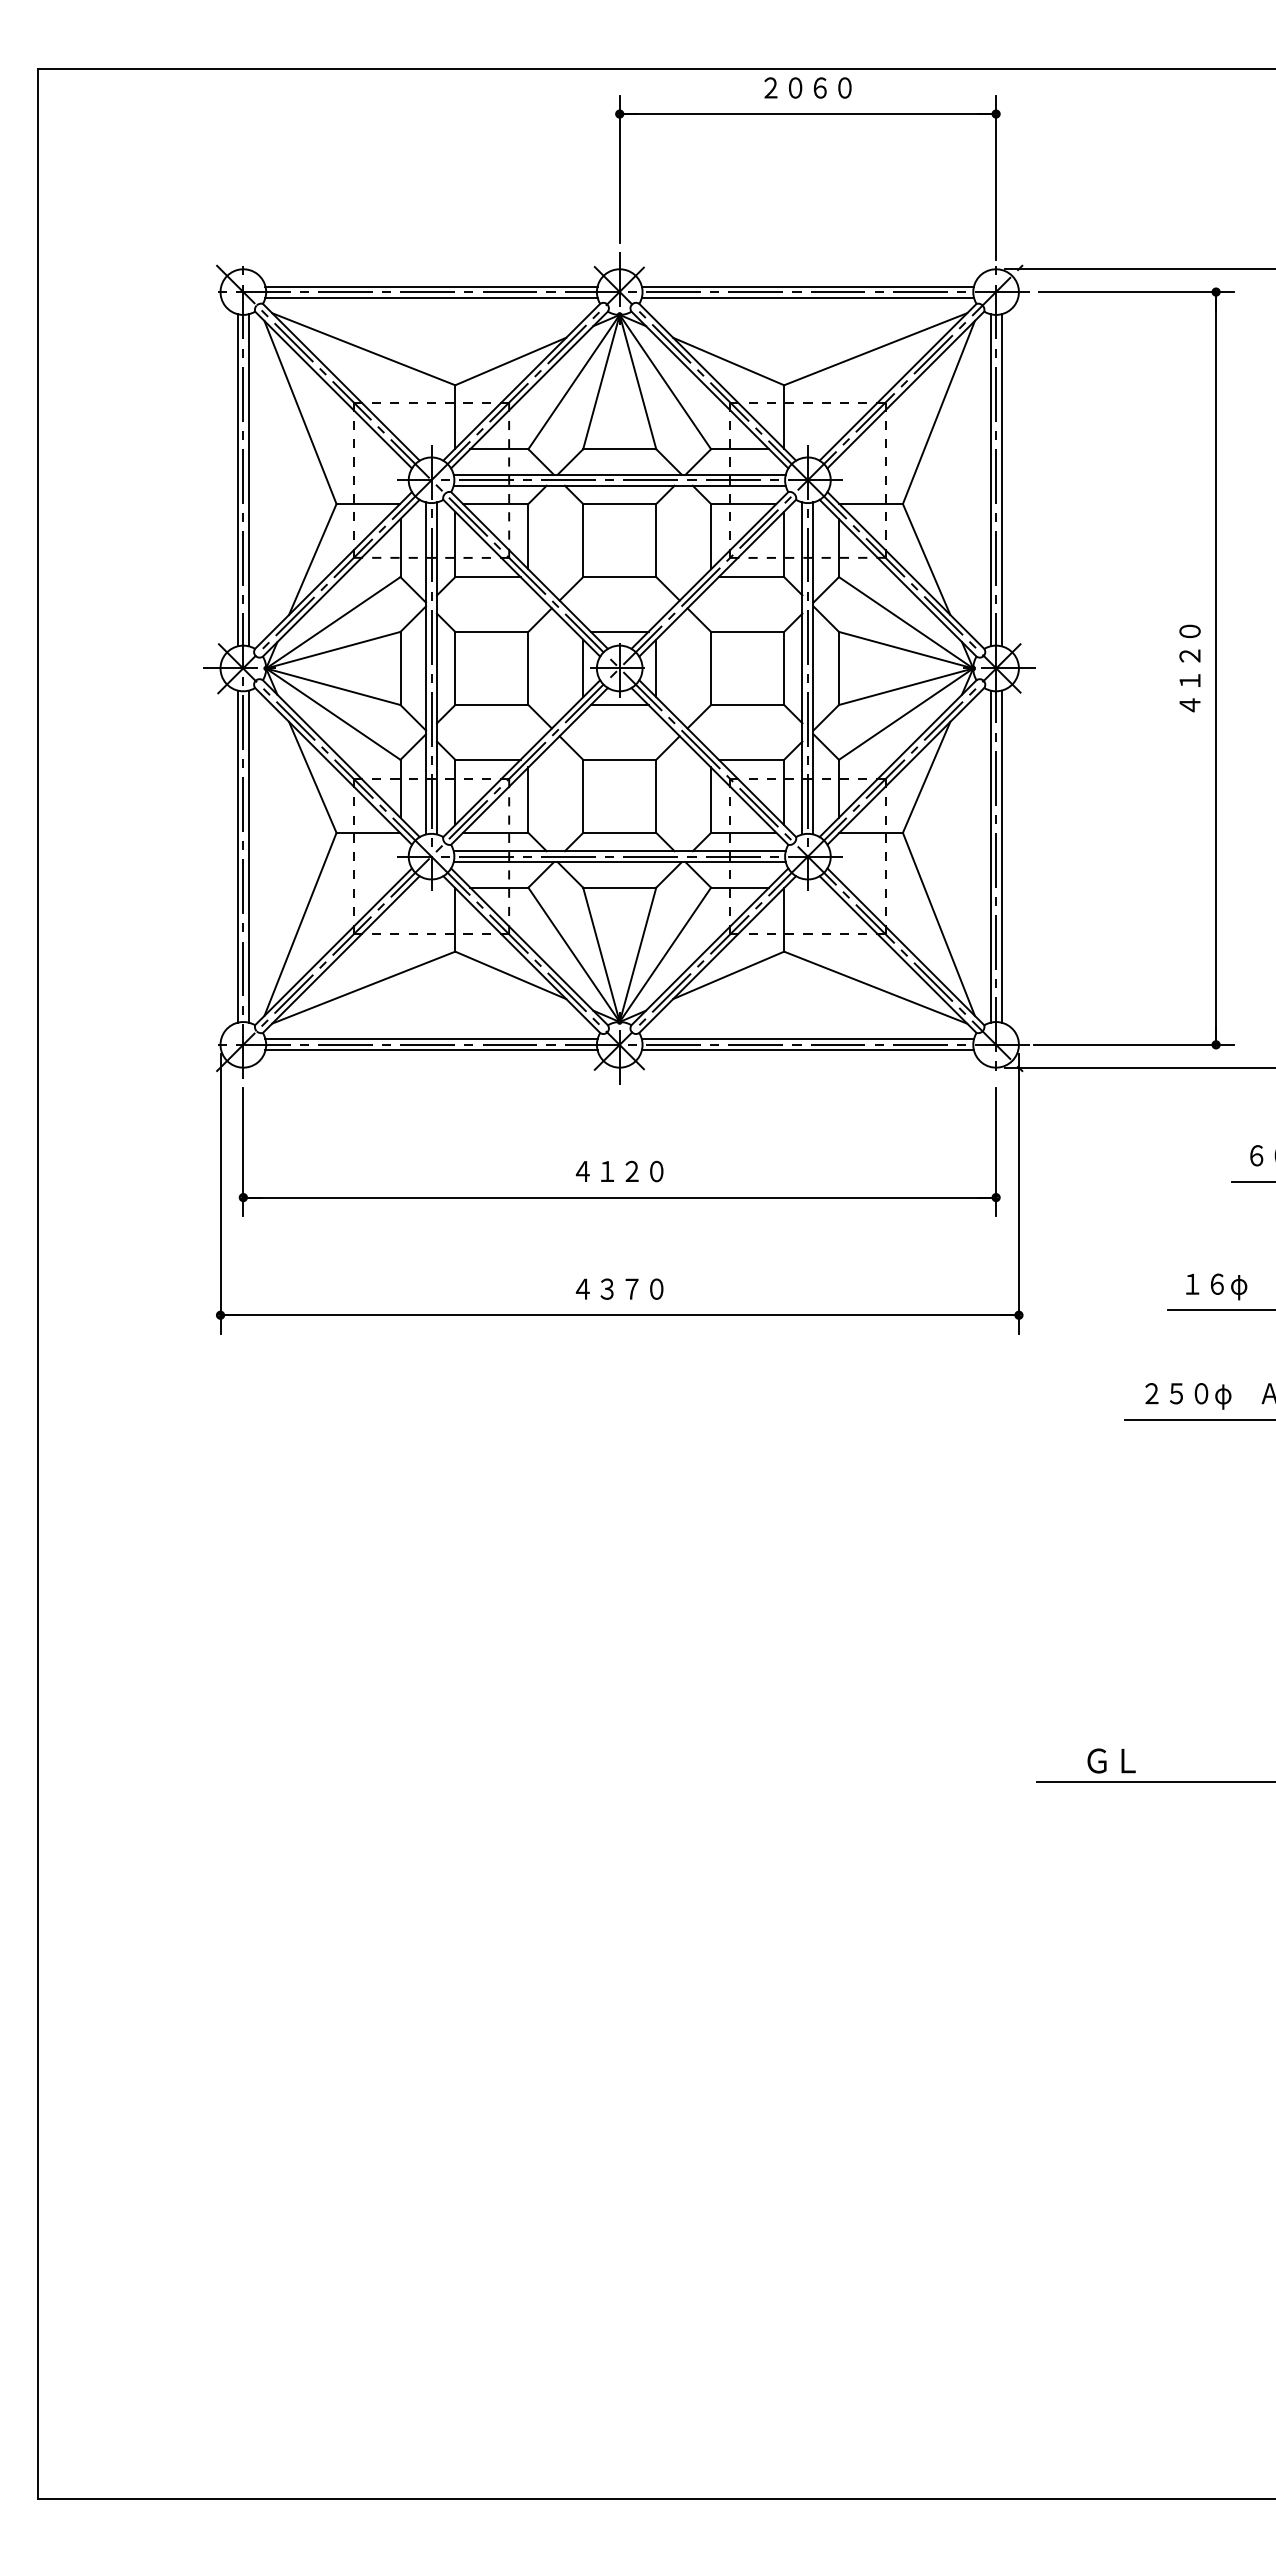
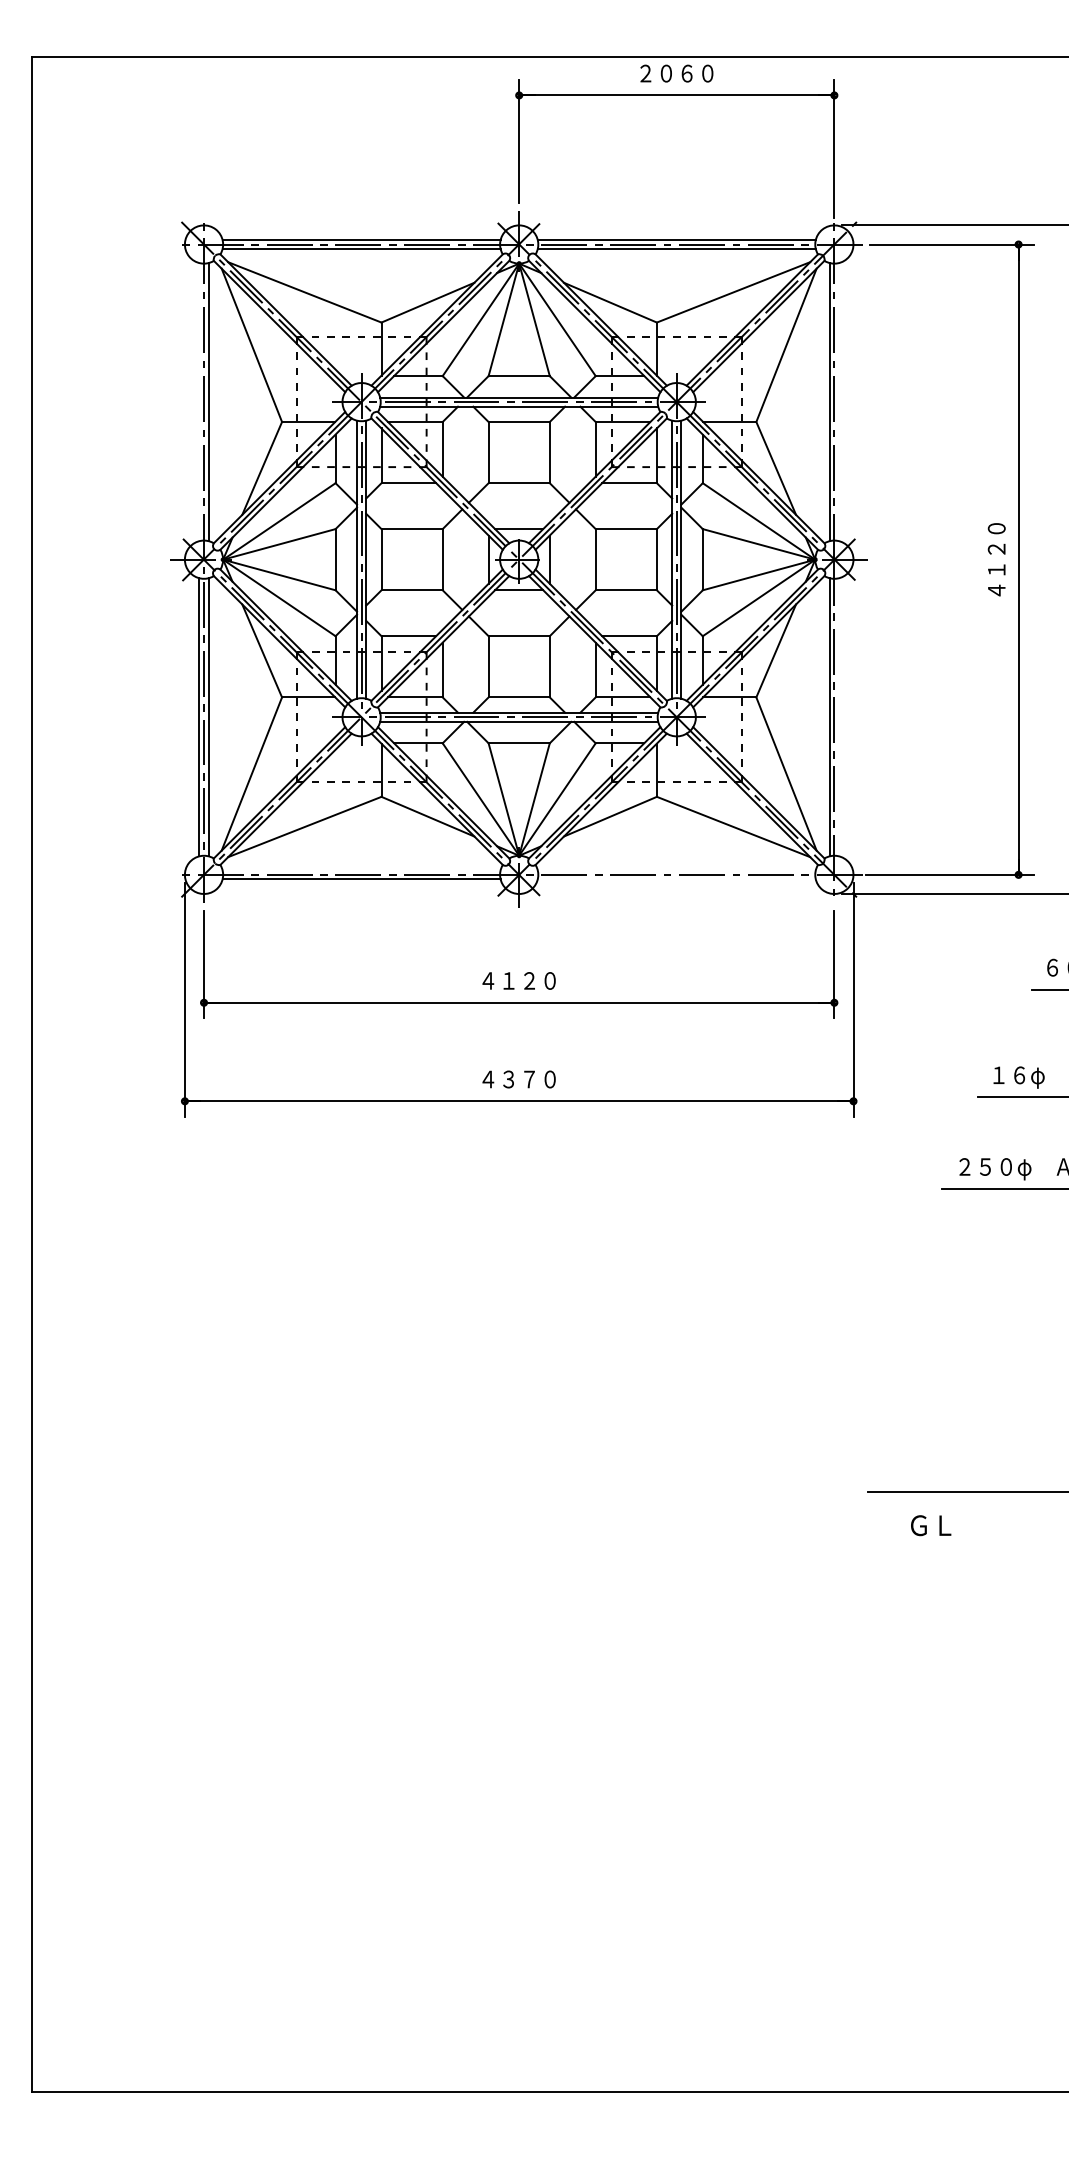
line: (237, 480) -> (199, 402), removed
line: (1001, 480) -> (838, 402), removed
line: (1001, 856) -> (838, 717), removed
line: (431, 1039) -> (361, 870), removed
line: (807, 1039) -> (676, 870), removed
line: (807, 1050) -> (676, 879), removed
text: (1111, 1760) -> (931, 1525), moved

